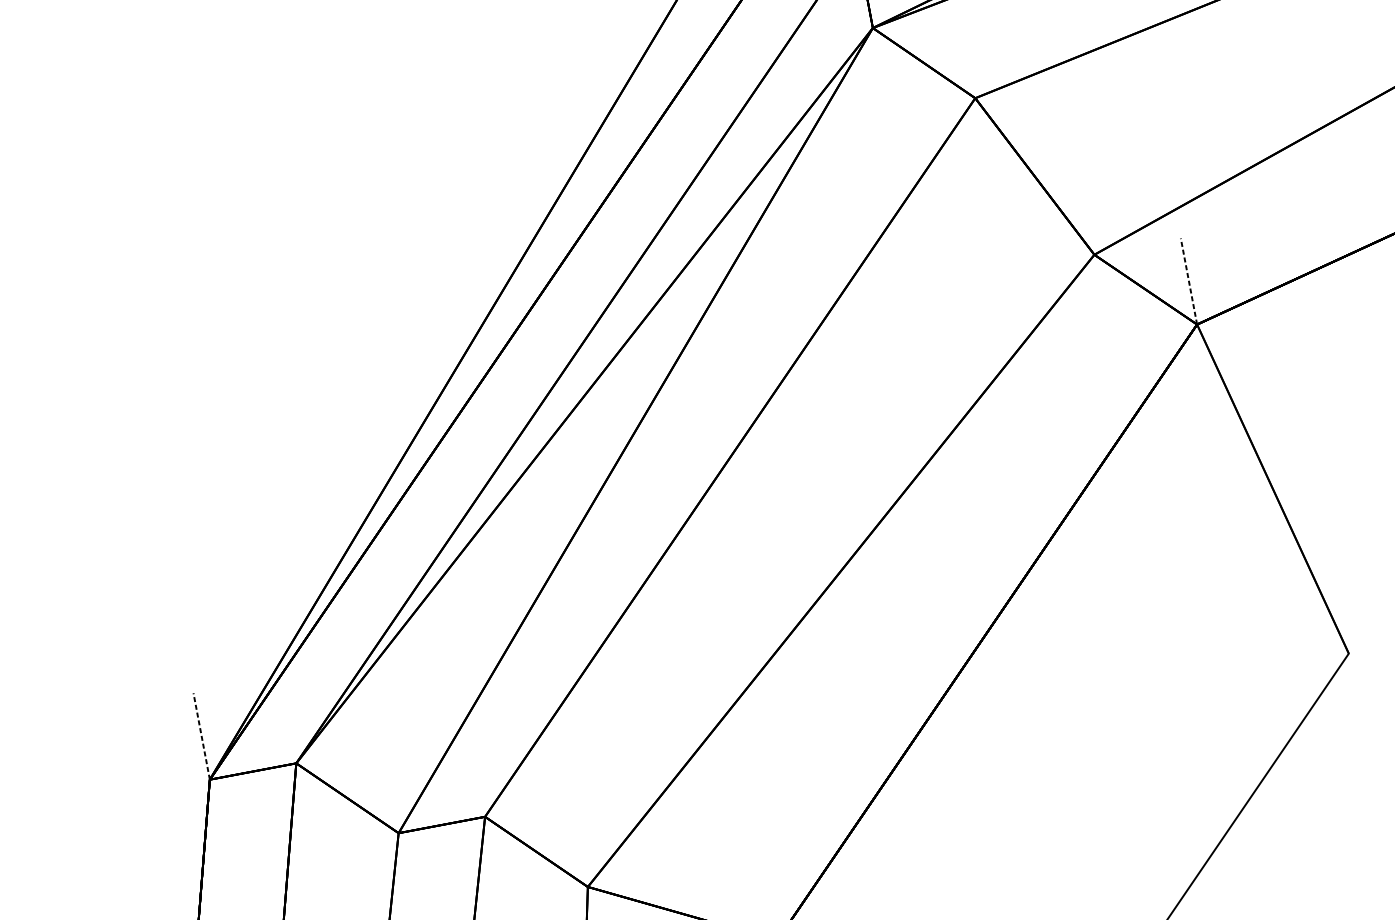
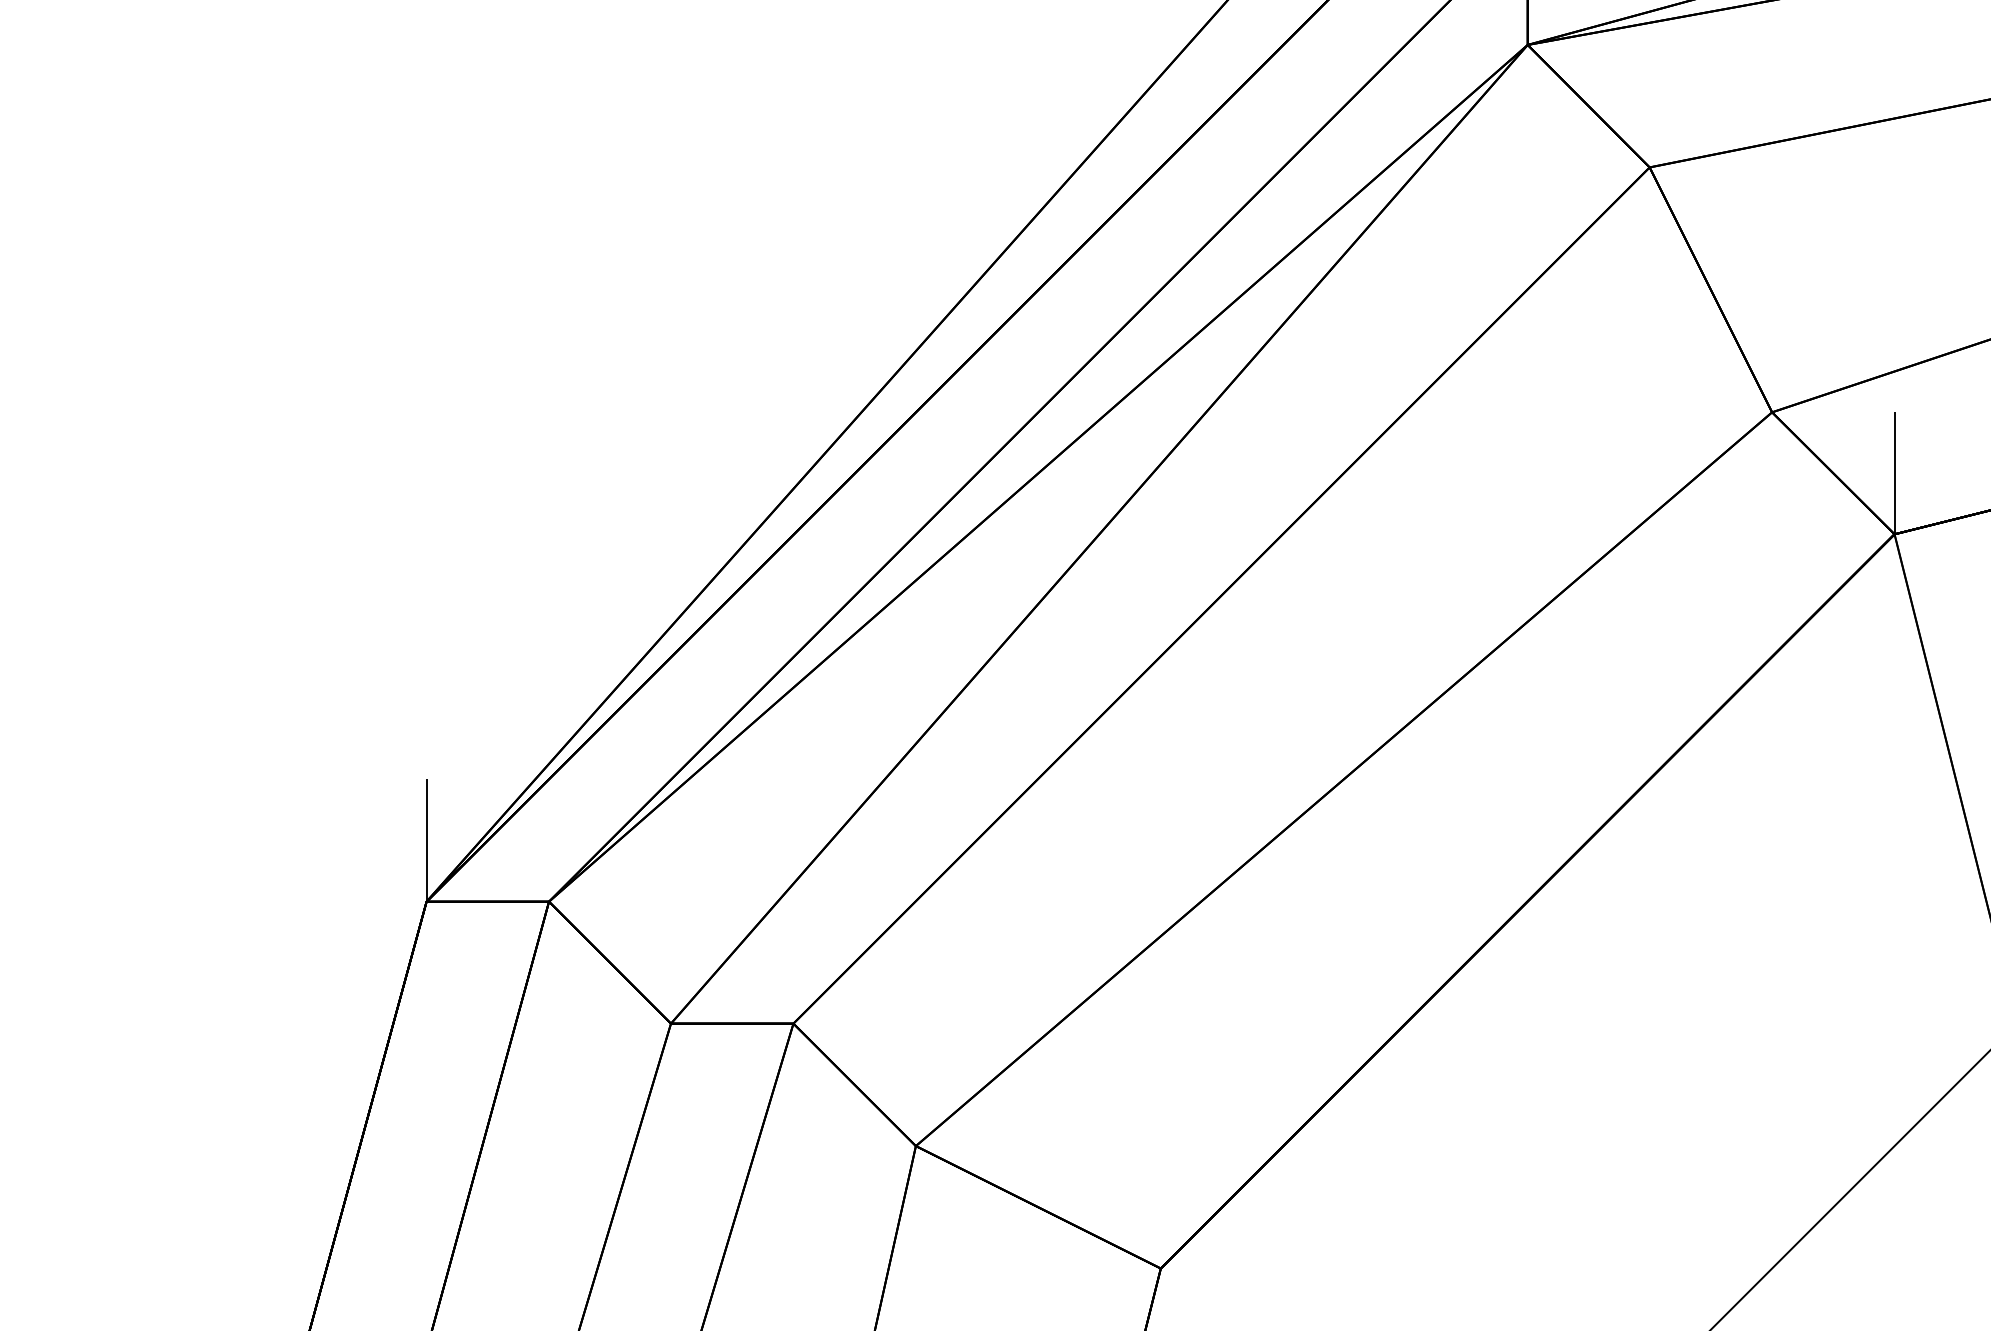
line: (1188, 281) -> (1894, 473), dashed -> solid
line: (201, 735) -> (426, 839), dashed -> solid

